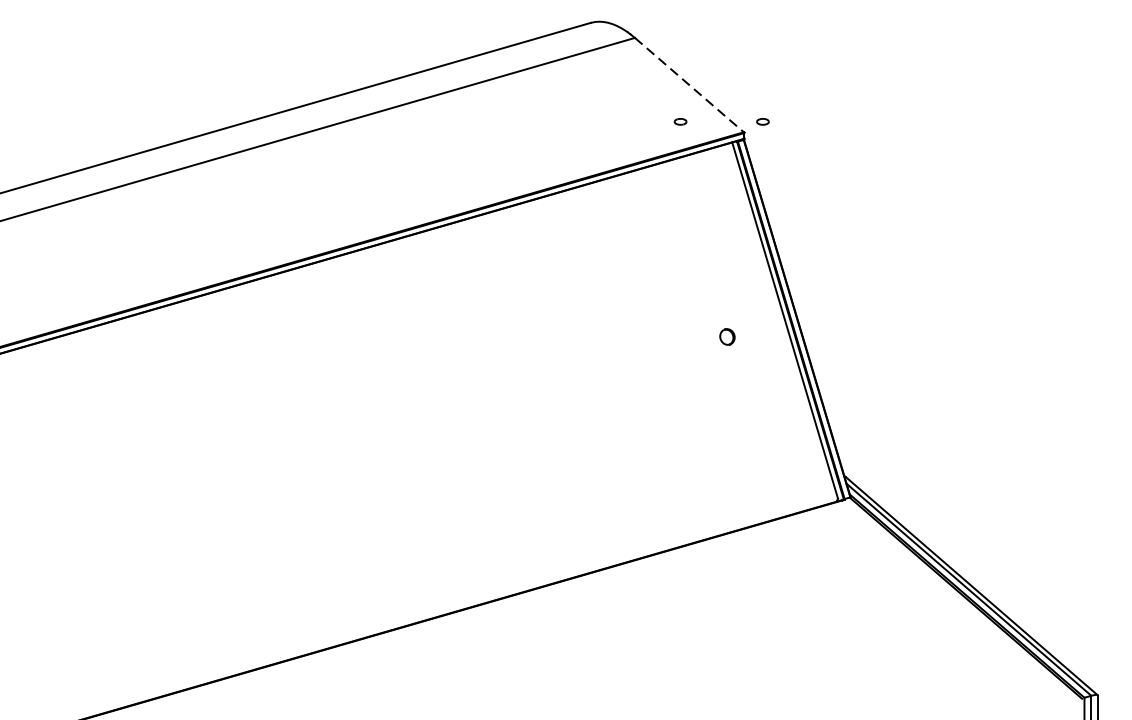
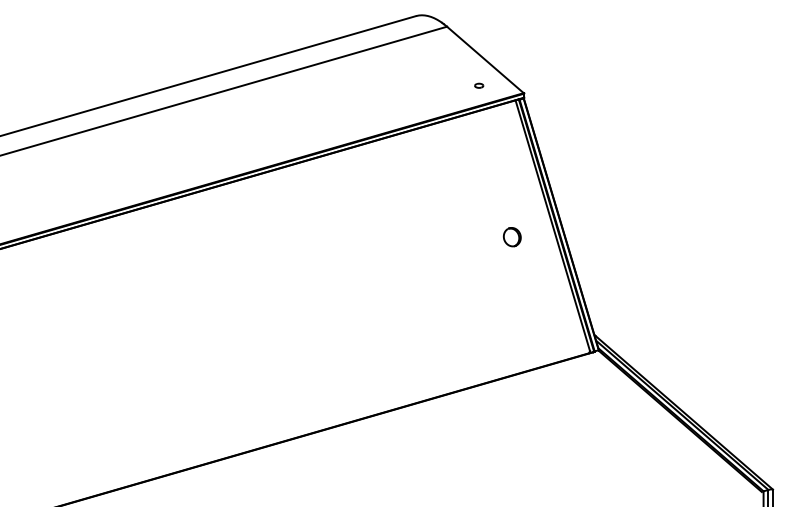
line: (689, 84) -> (485, 59), dashed -> solid
part: (763, 121) -> (537, 85), removed
part: (726, 337) -> (511, 237), size x1.67

